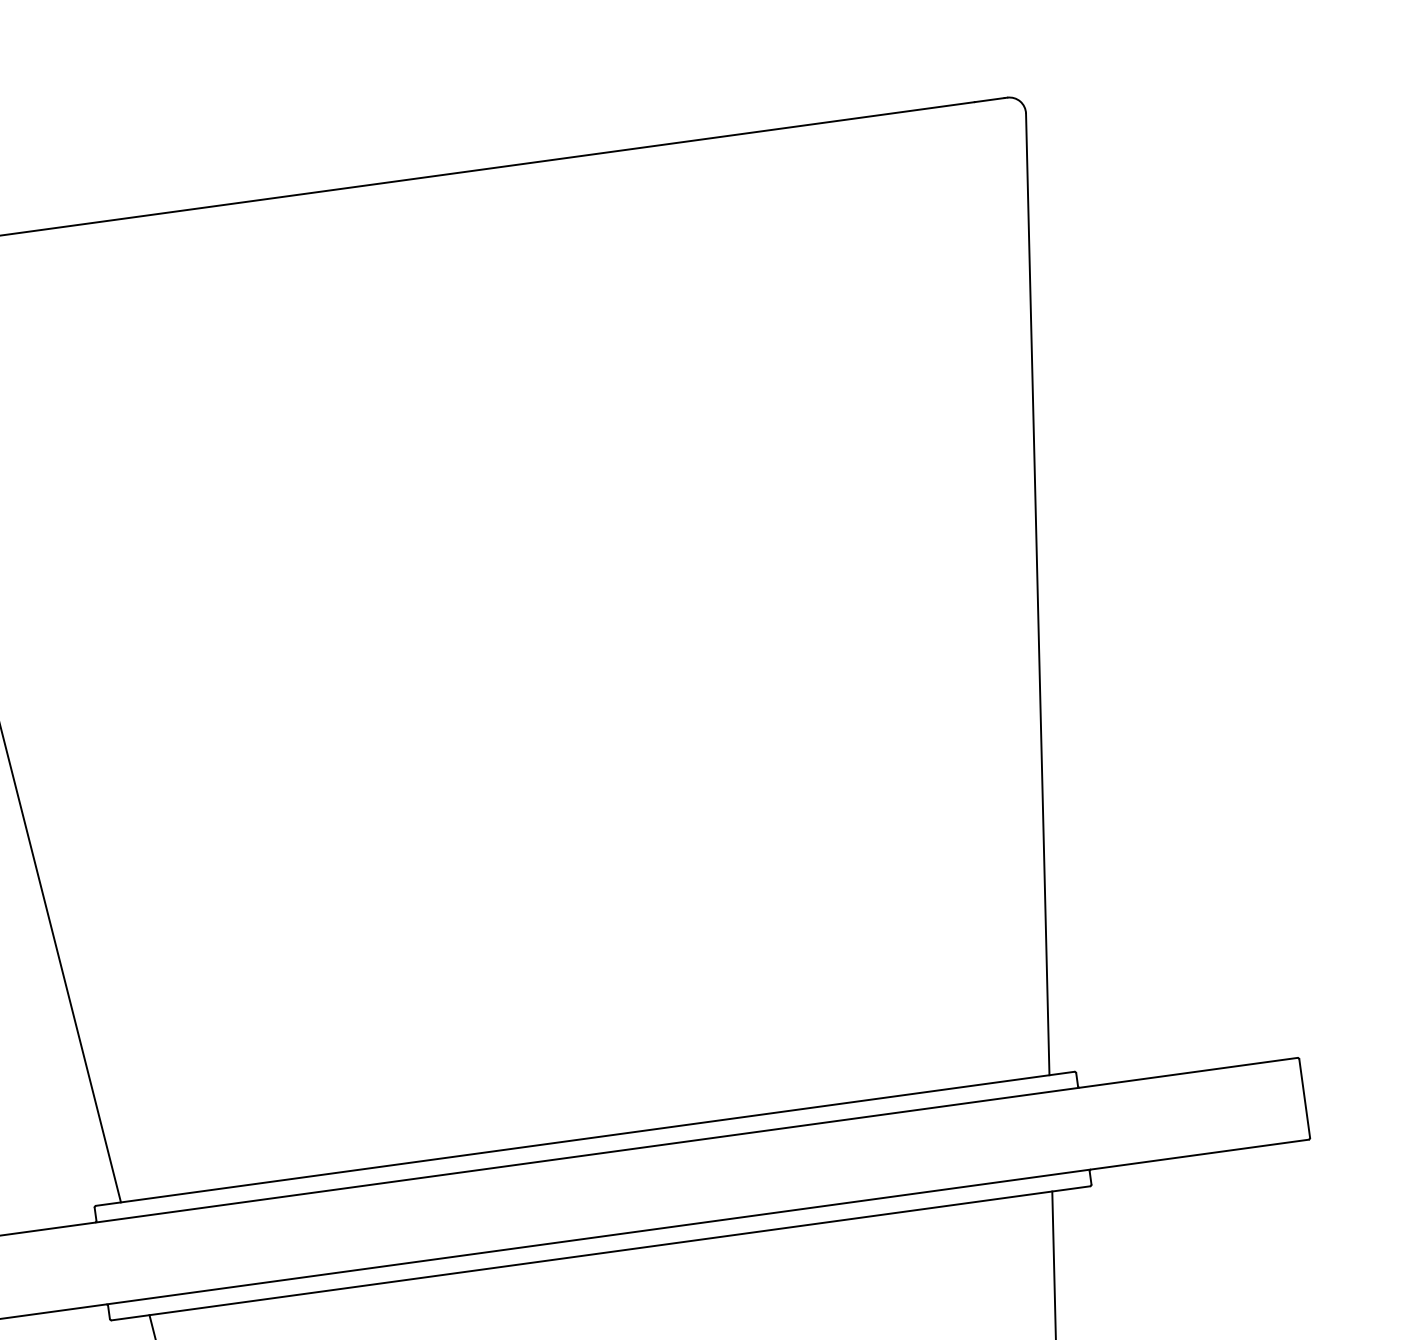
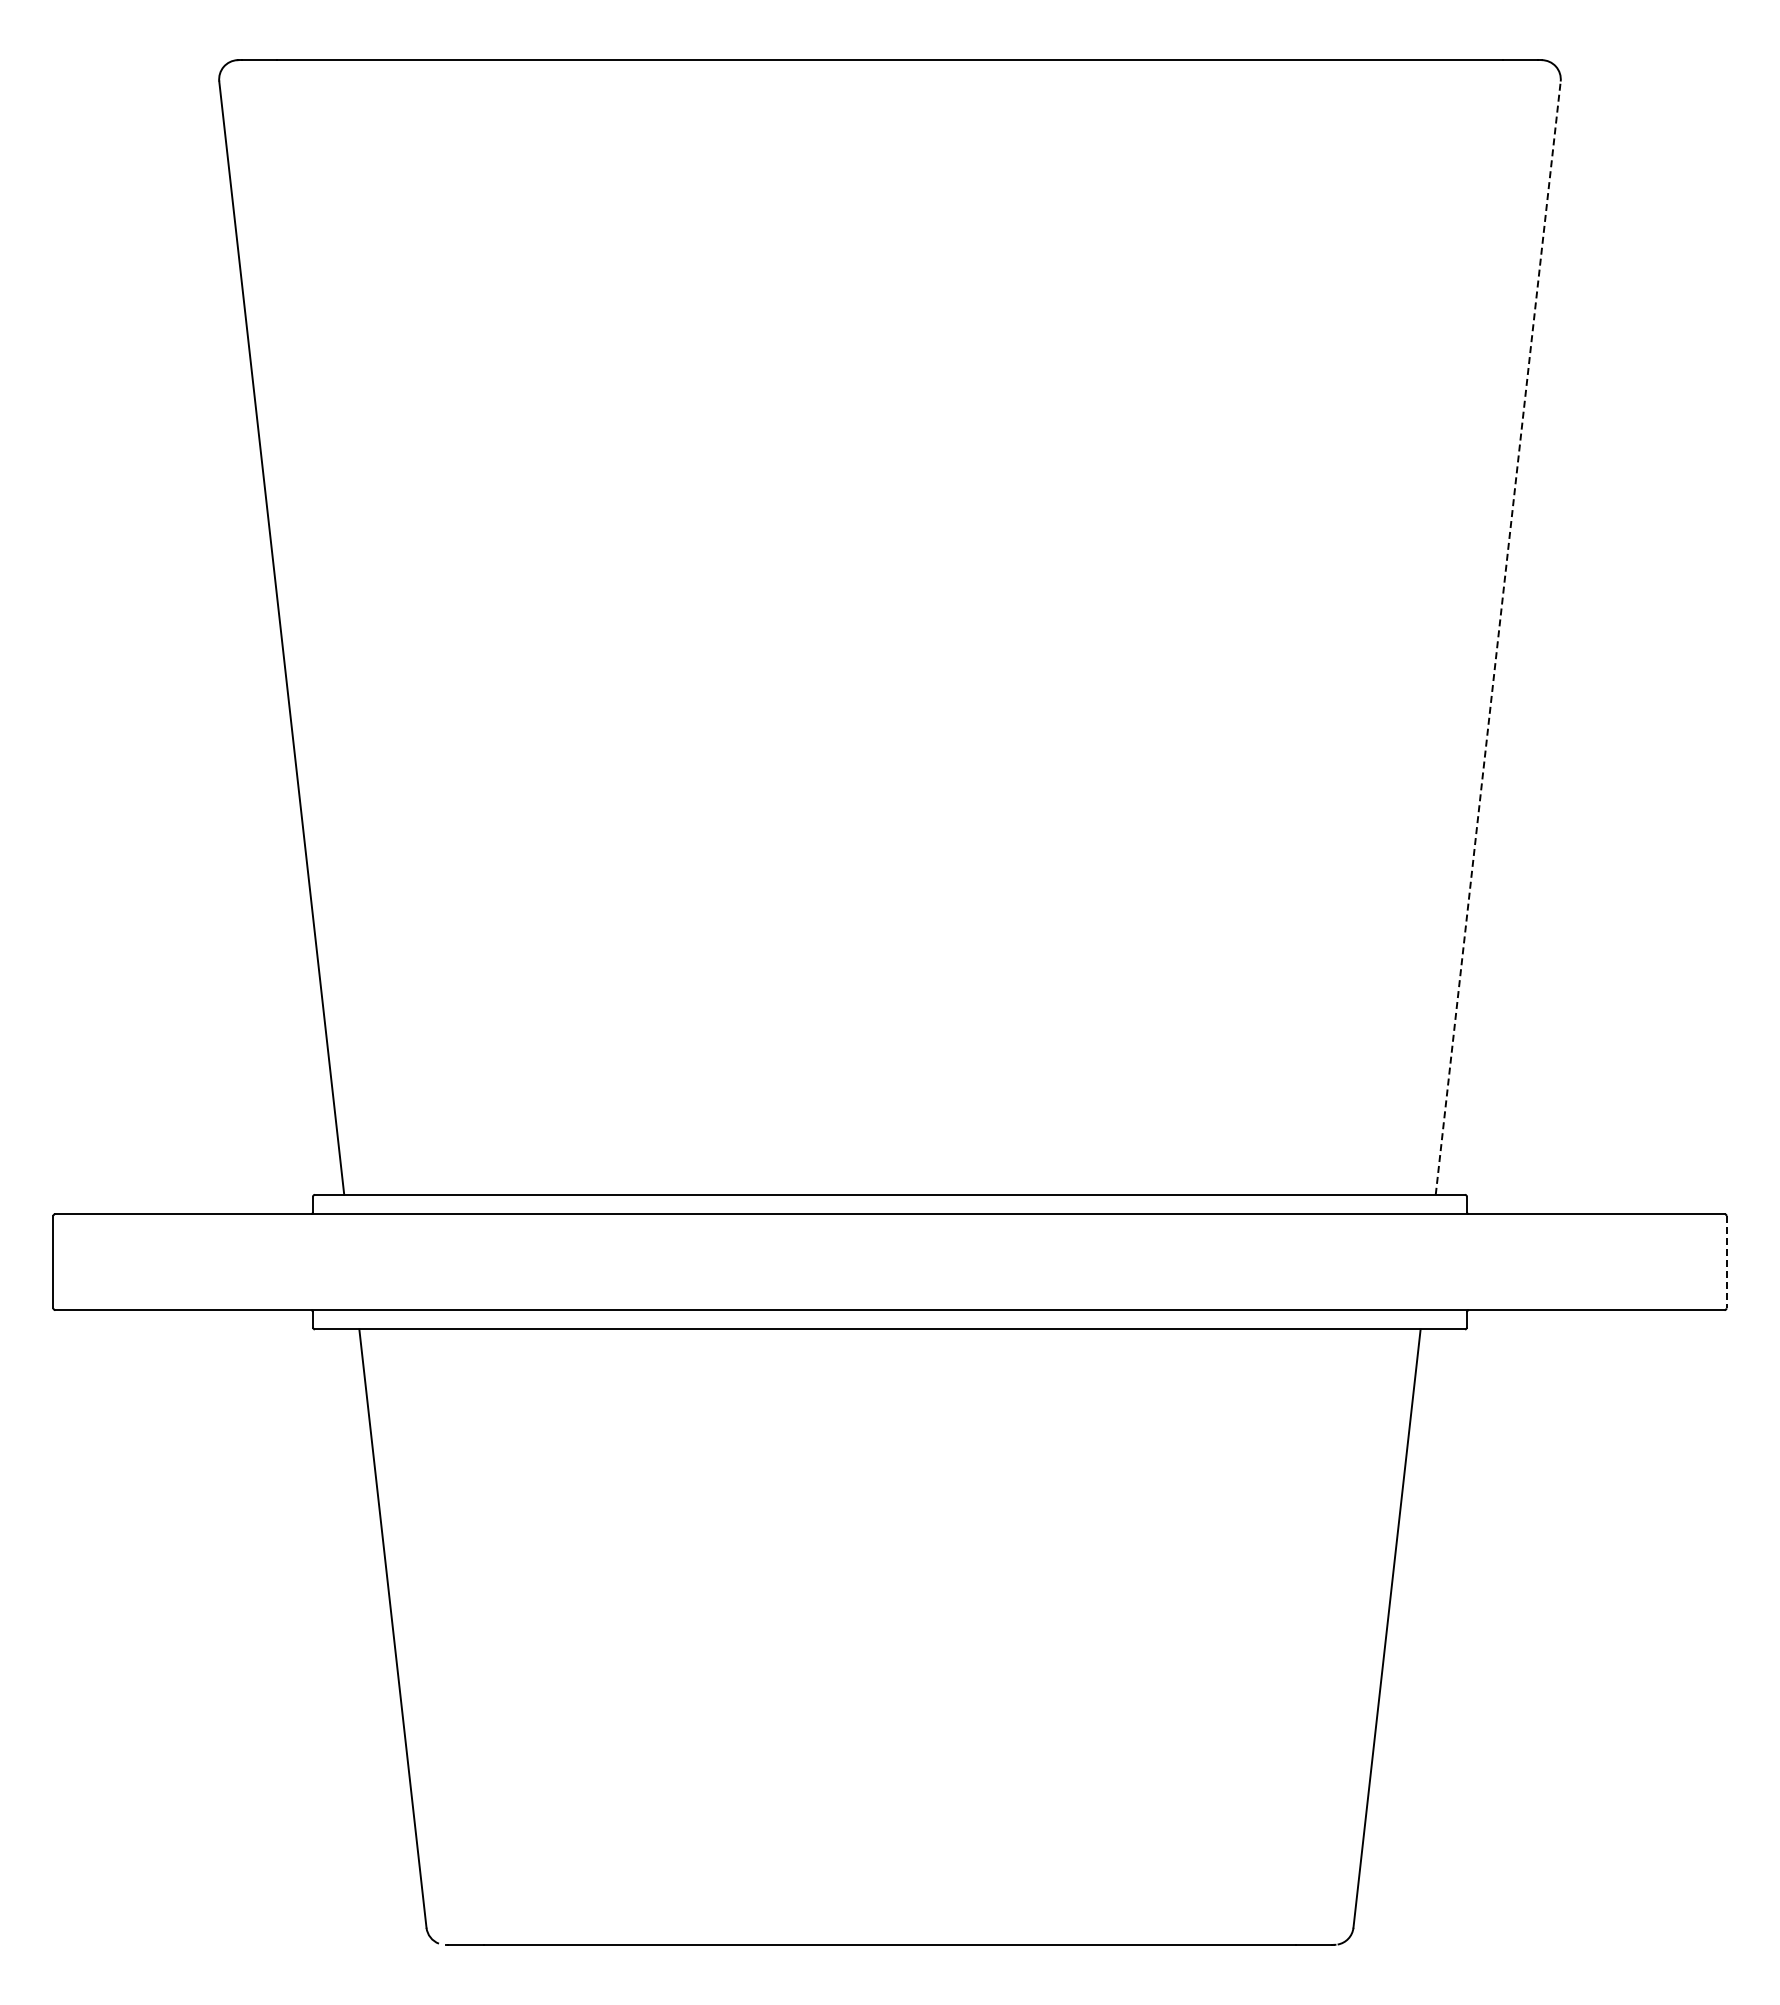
line: (1037, 593) -> (1498, 637), solid -> dashed
line: (1304, 1098) -> (1726, 1262), solid -> dashed

